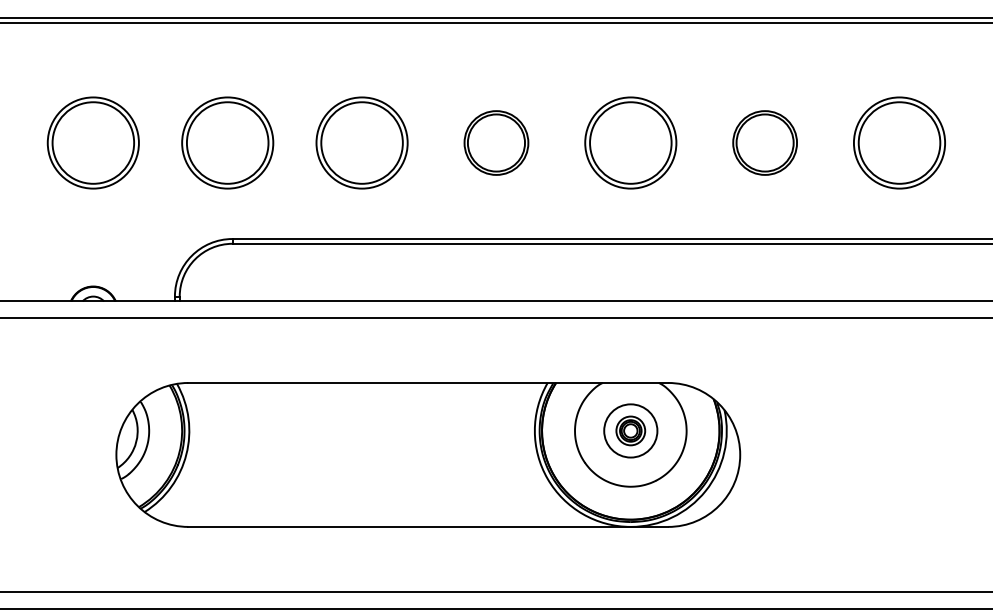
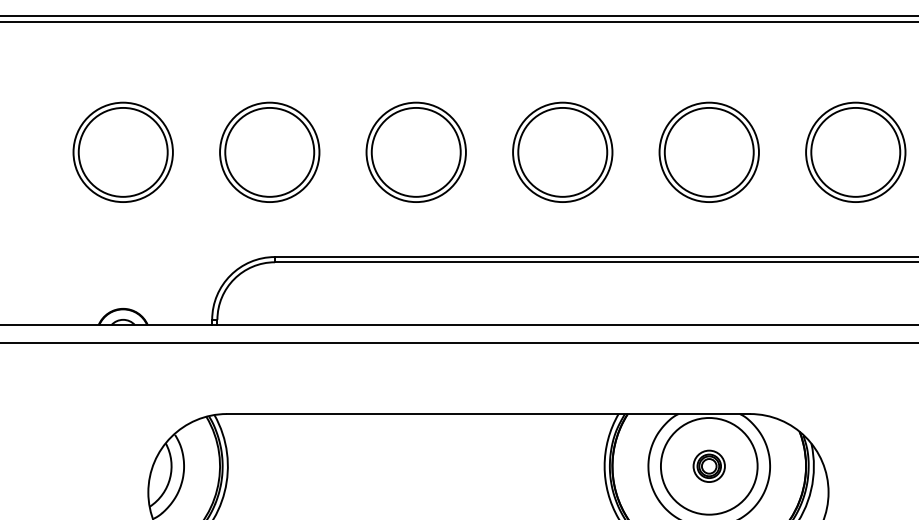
part: (496, 142) -> (562, 151), size x1.43
part: (764, 142) -> (855, 151), size x1.43
circle: (630, 430) -> (708, 465), size x1.67

